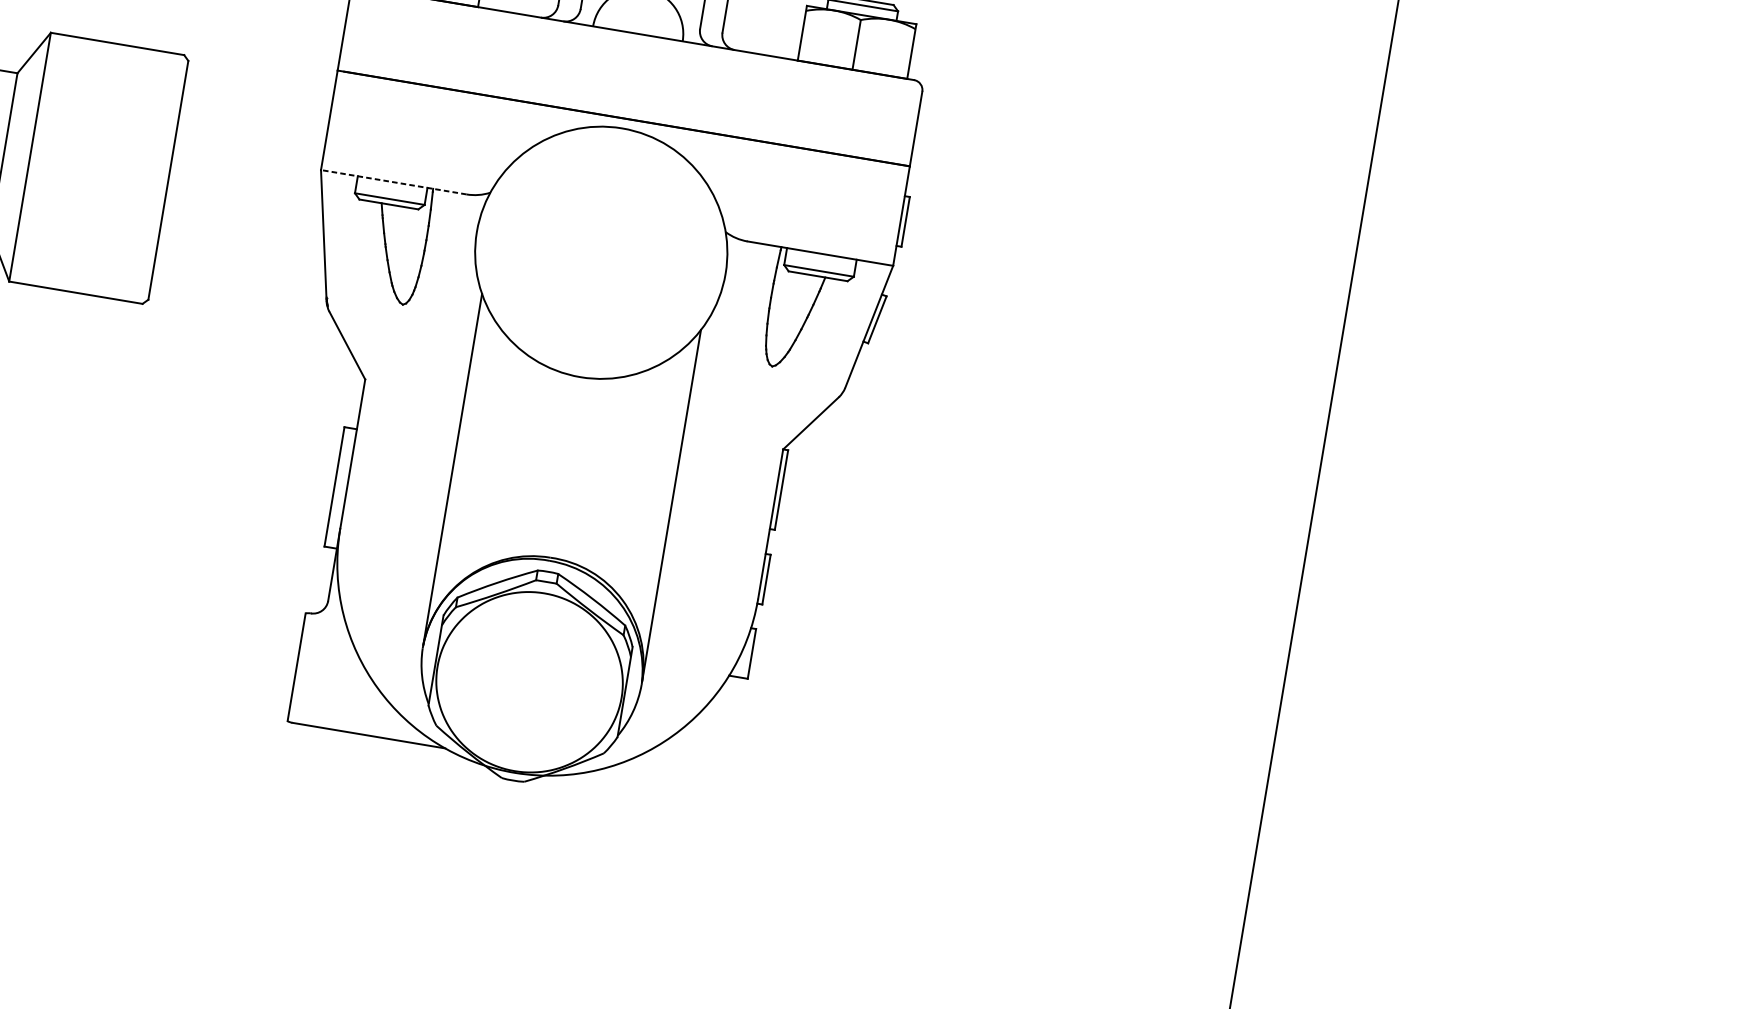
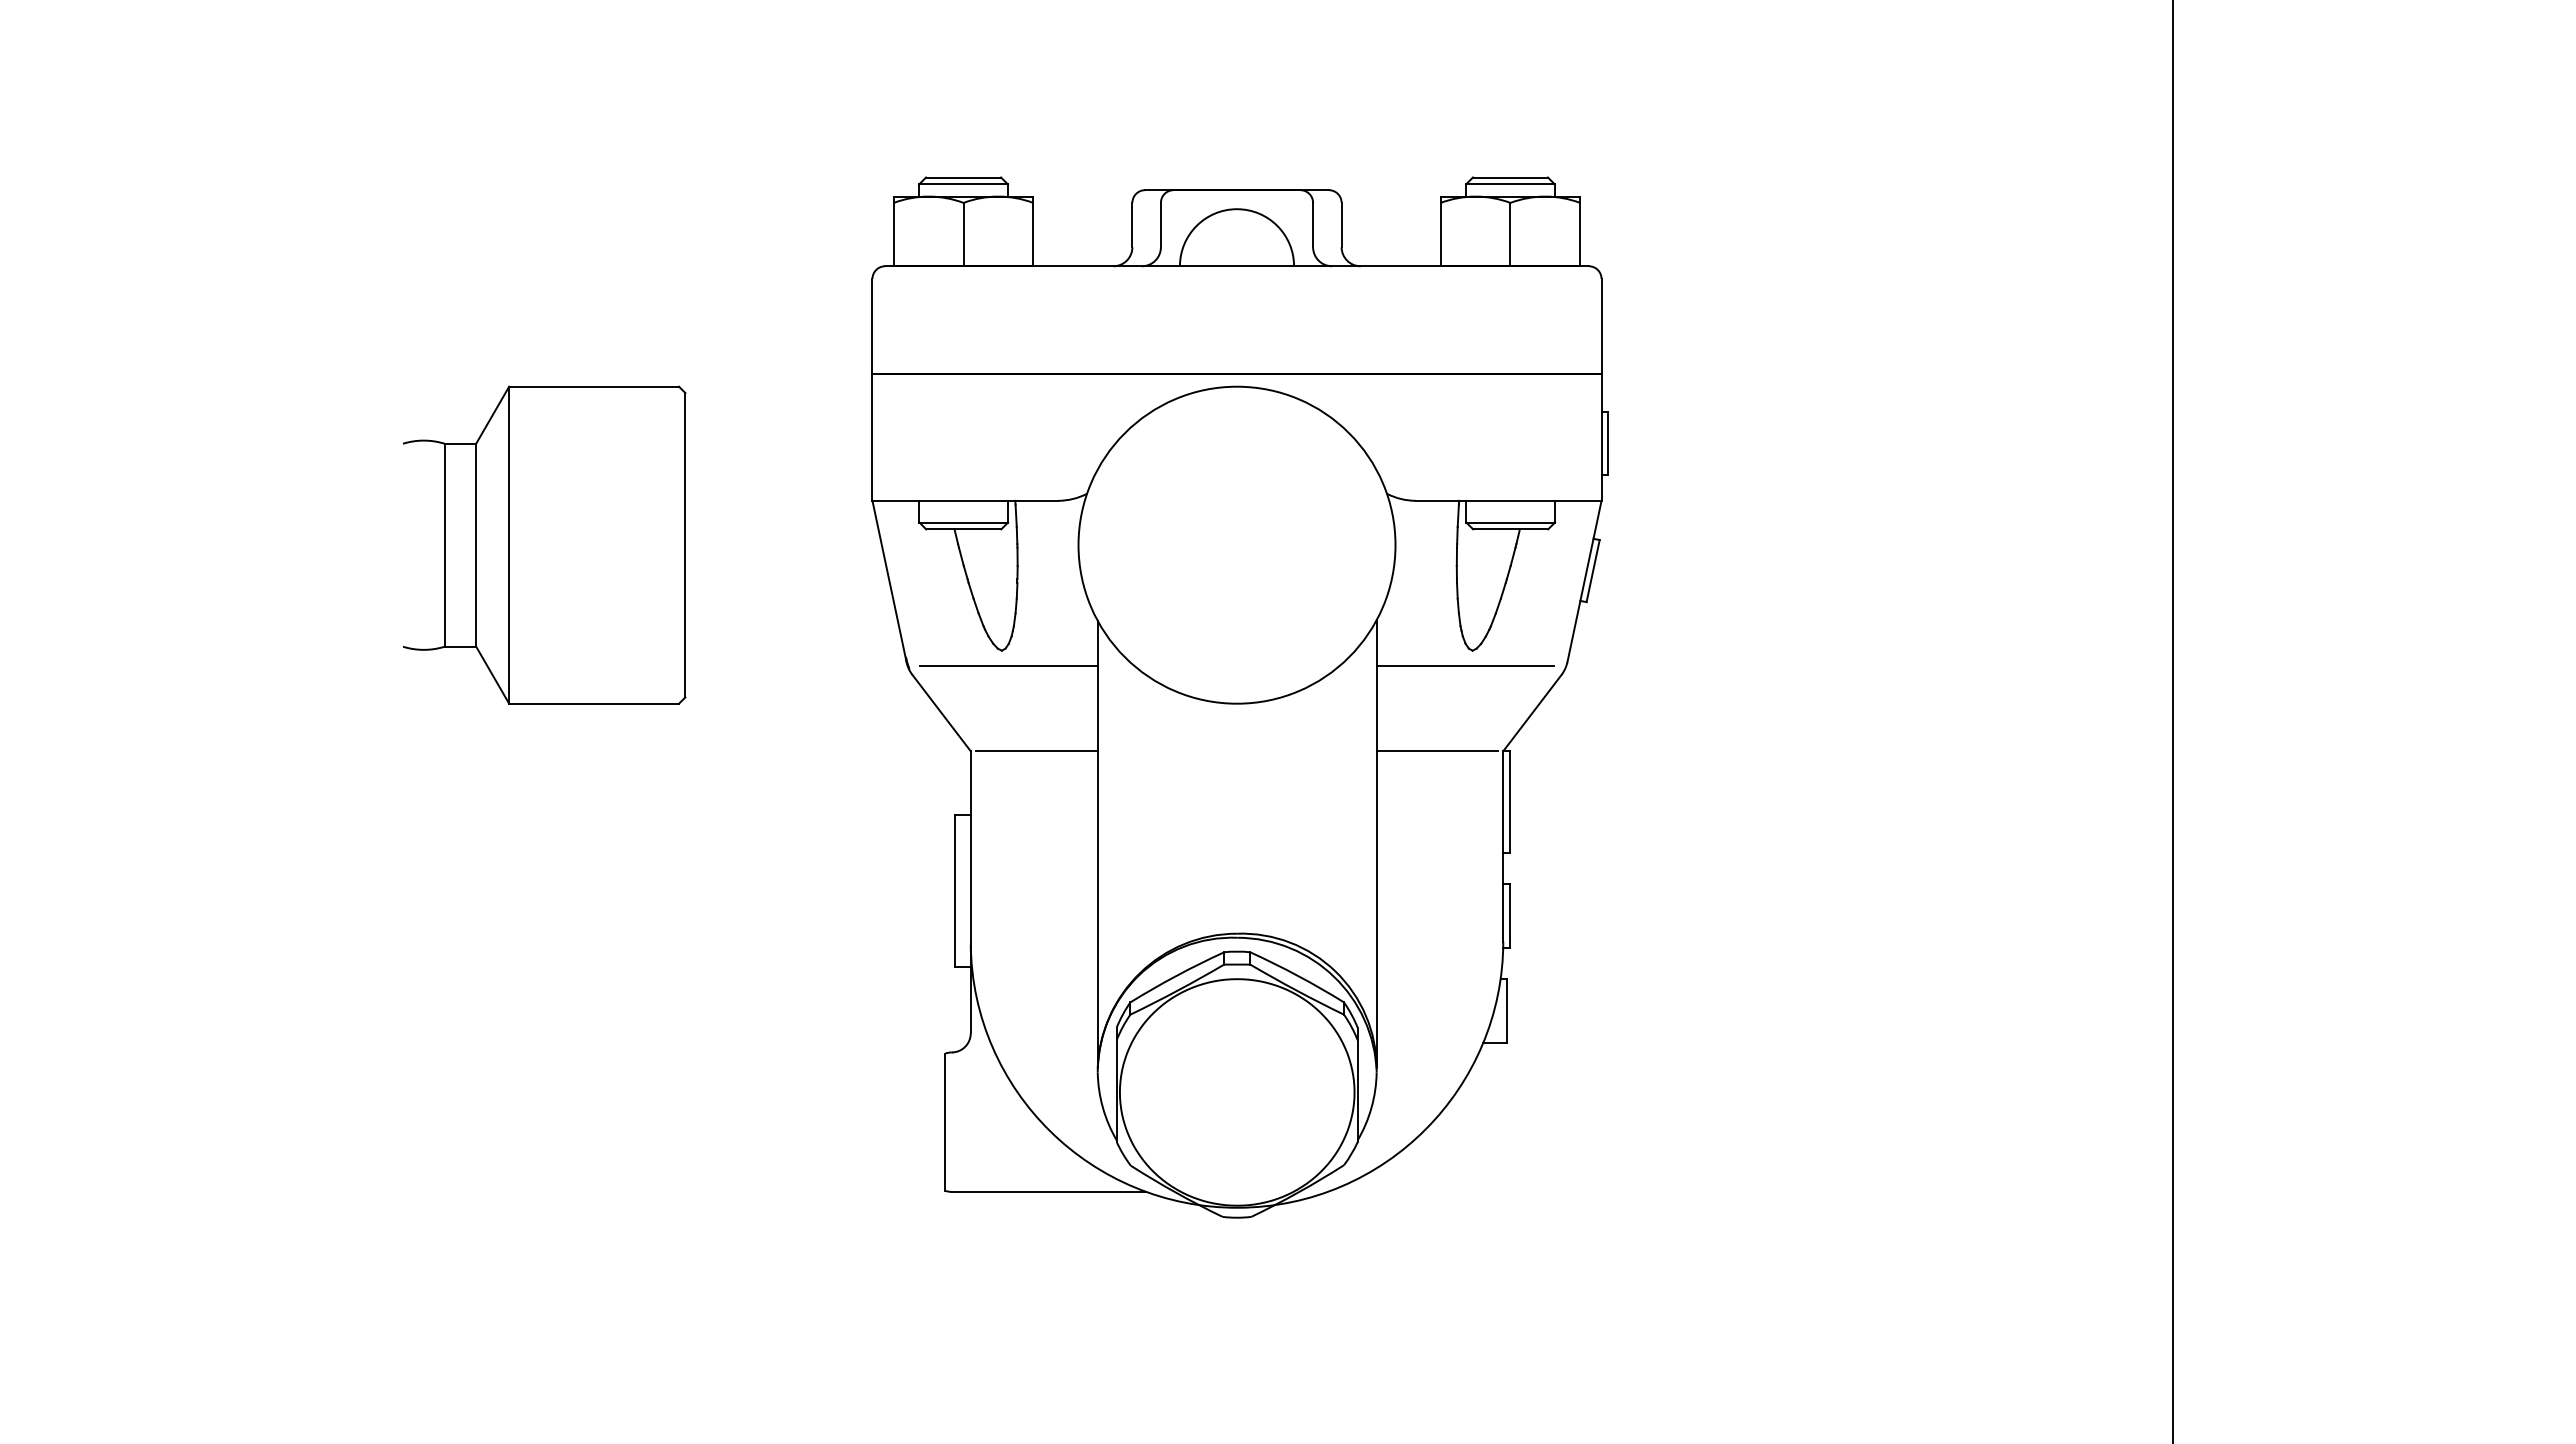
line: (394, 182) -> (965, 500), dashed -> solid
line: (406, 317) -> (1008, 665), added
line: (764, 377) -> (1464, 665), added
line: (416, 388) -> (1036, 751), added
line: (731, 441) -> (1437, 751), added

